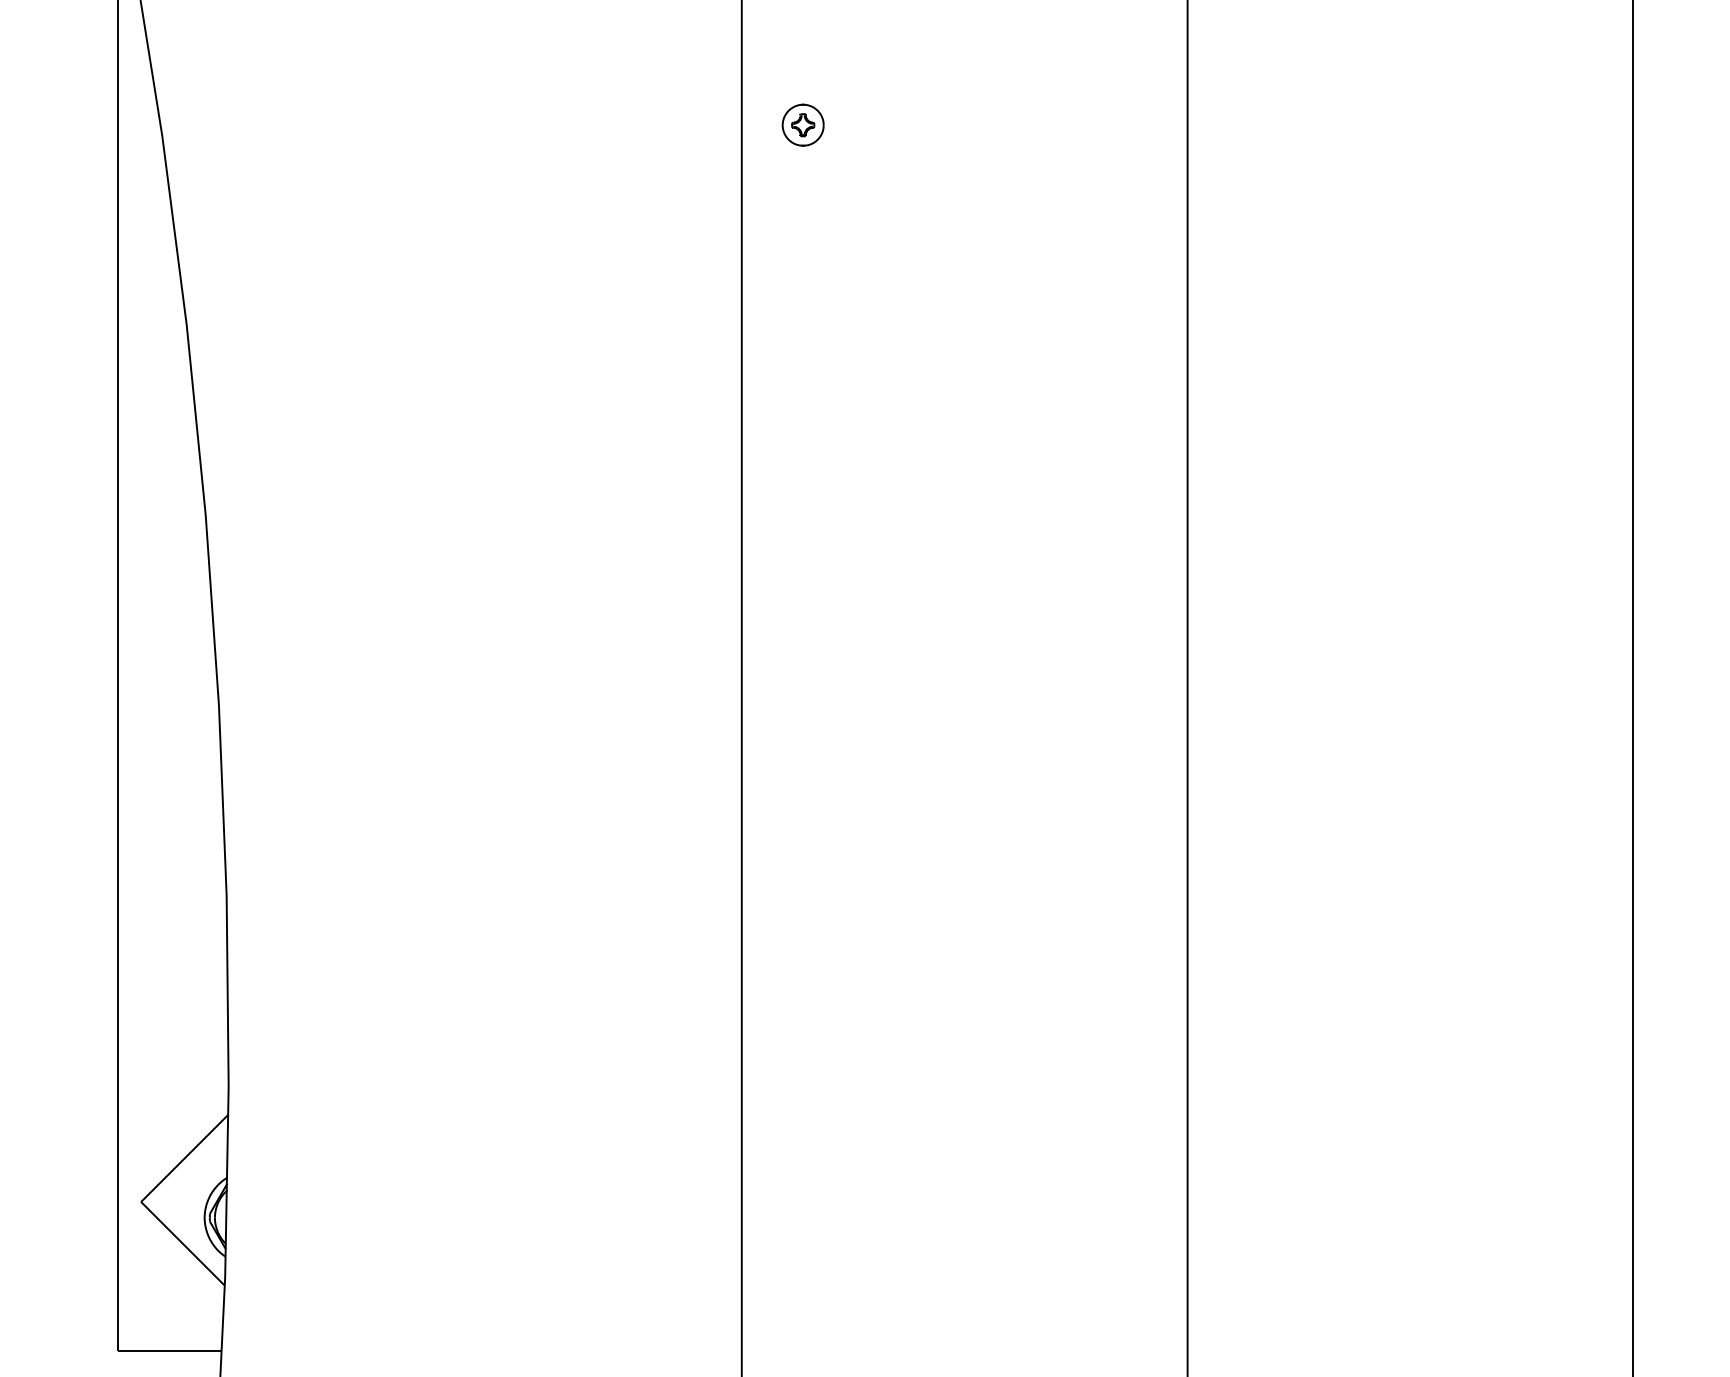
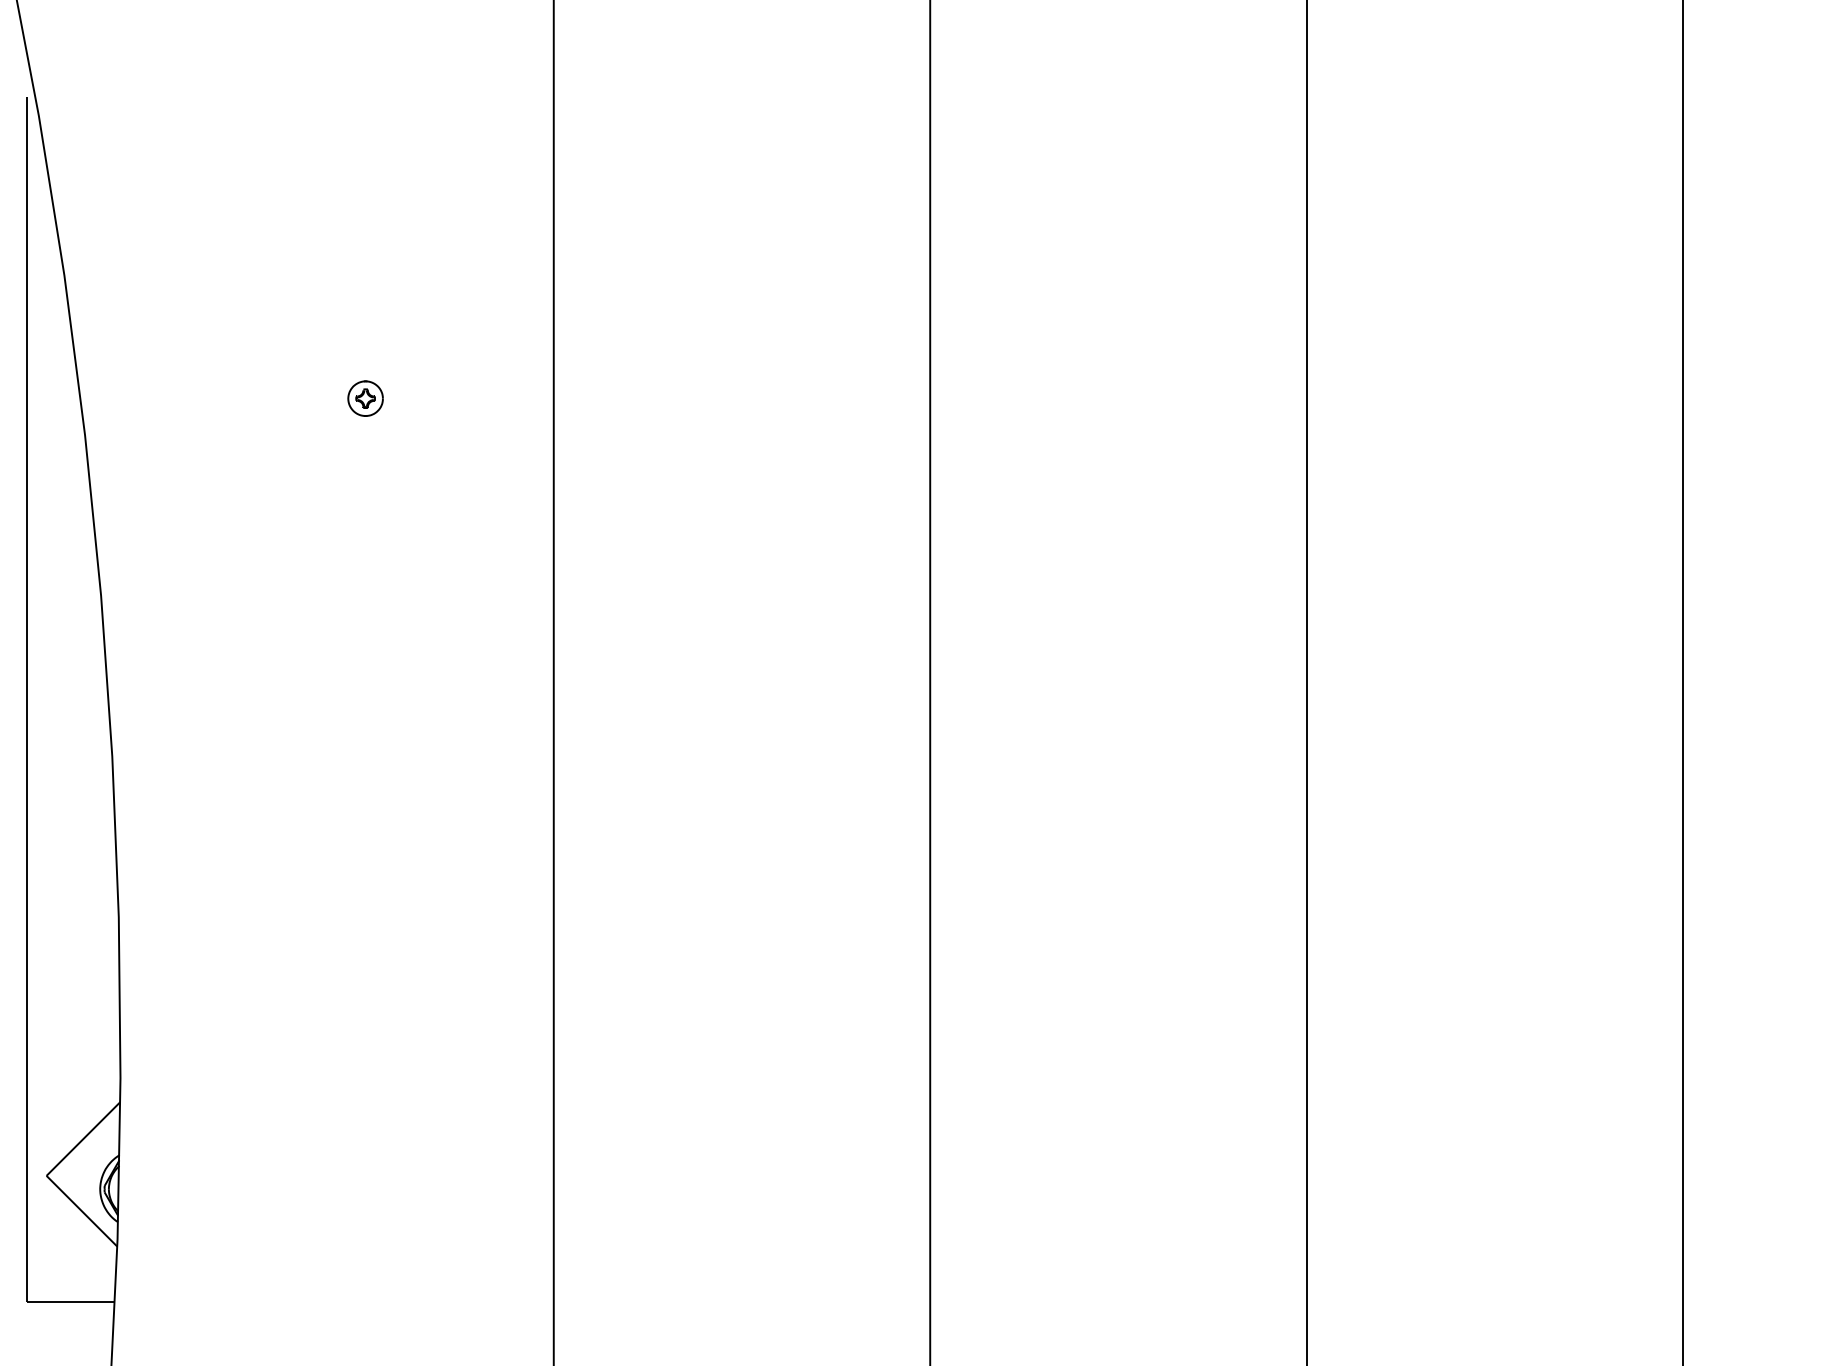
part: (803, 125) -> (365, 398), moved

